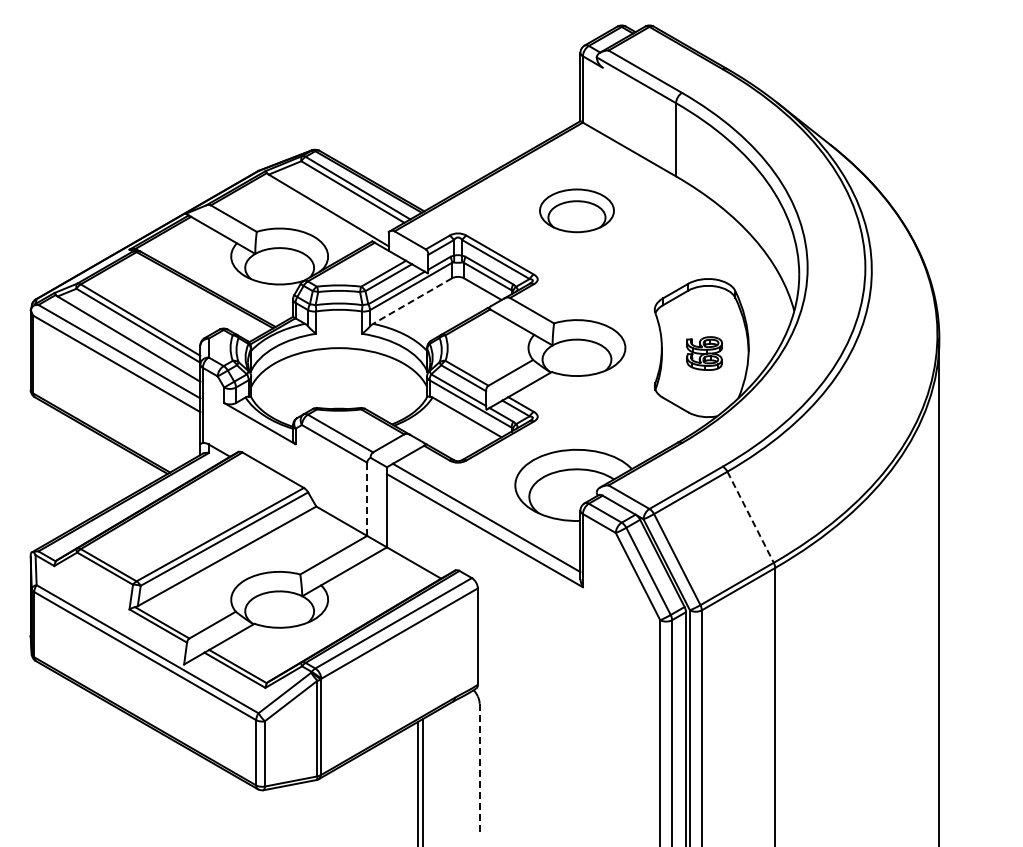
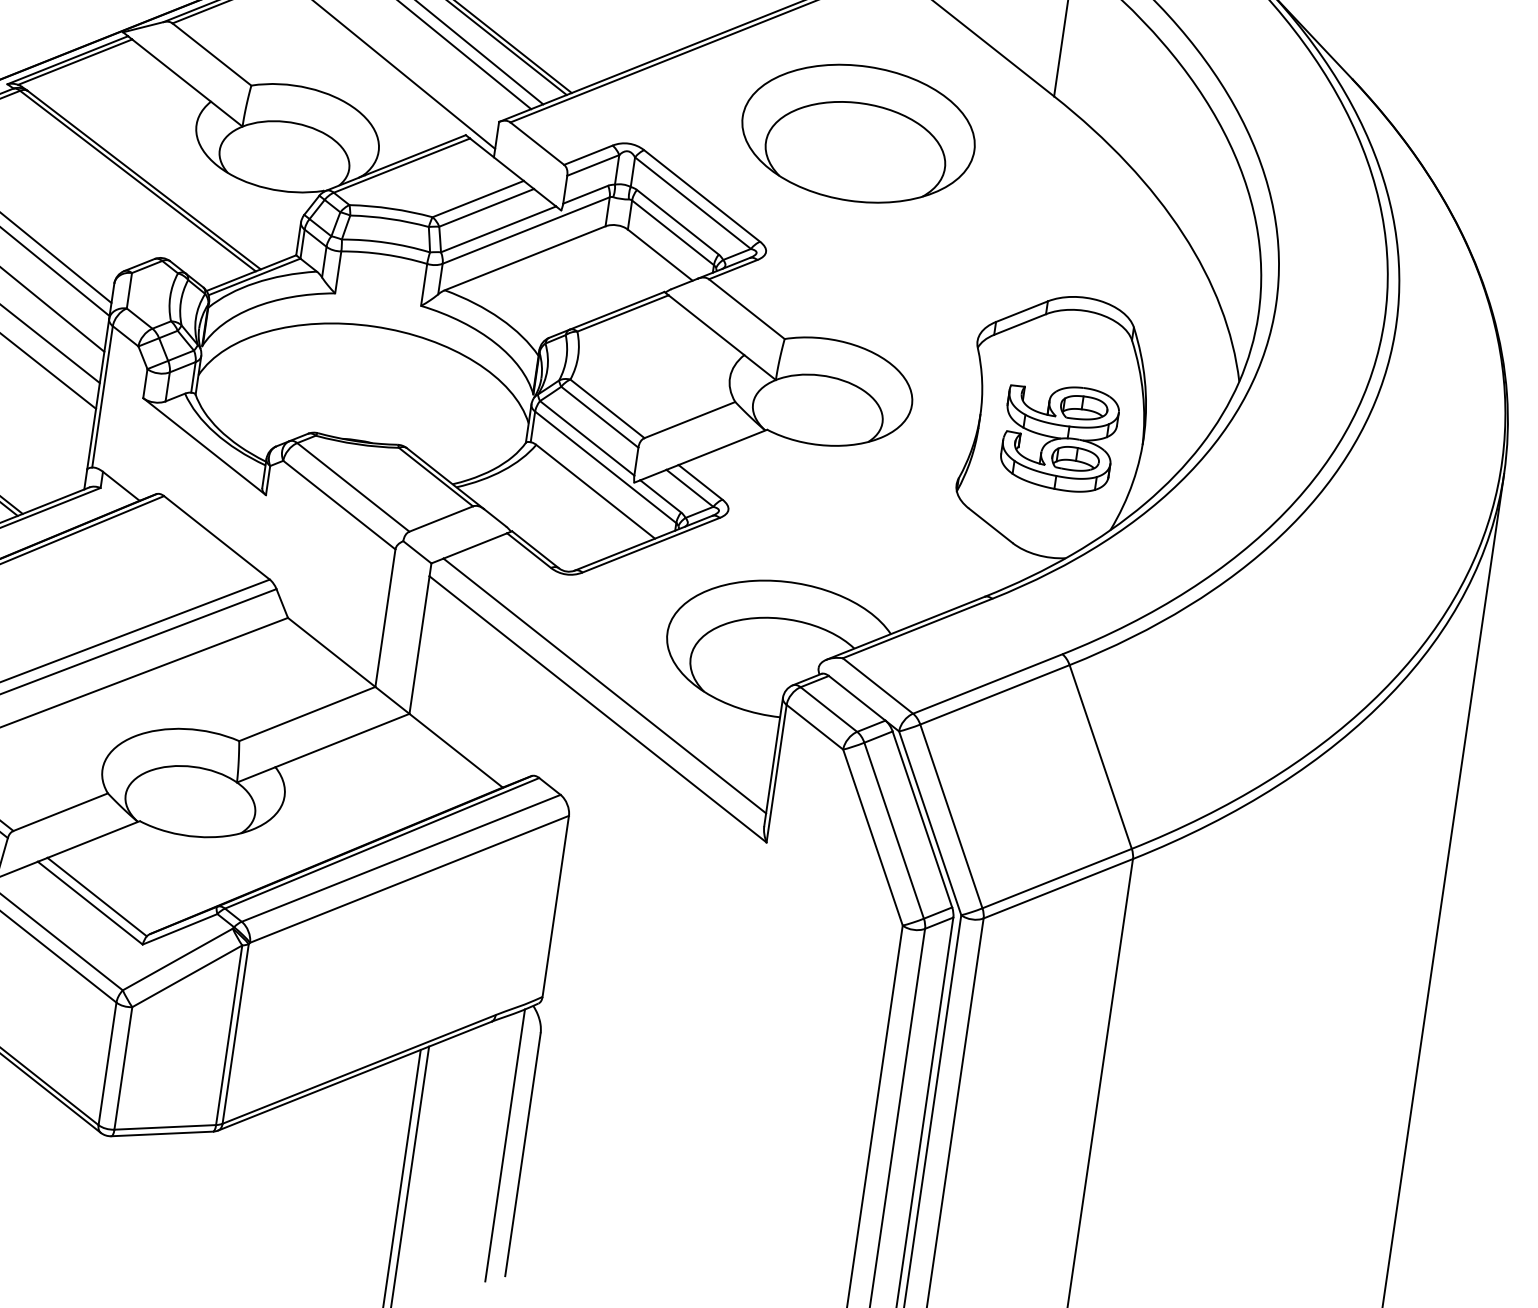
part: (576, 210) -> (857, 133), size x1.67
line: (412, 301) -> (524, 259), dashed -> solid
part: (704, 353) -> (1058, 436), size x1.67
line: (367, 499) -> (386, 618), dashed -> solid
line: (750, 517) -> (1100, 757), dashed -> solid
line: (469, 764) -> (504, 1144), added
line: (479, 768) -> (522, 1154), dashed -> solid

